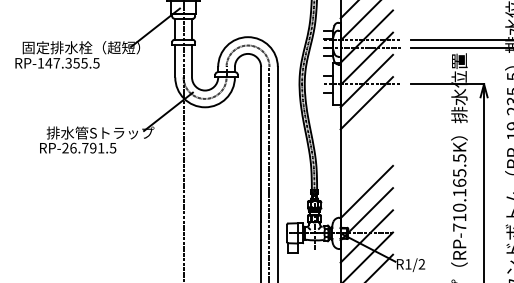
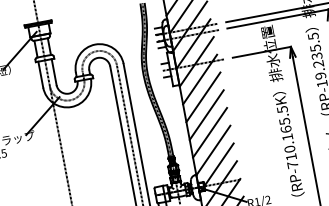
line: (366, 125) -> (203, 97), added
line: (366, 147) -> (206, 115), added
line: (366, 169) -> (209, 132), added

